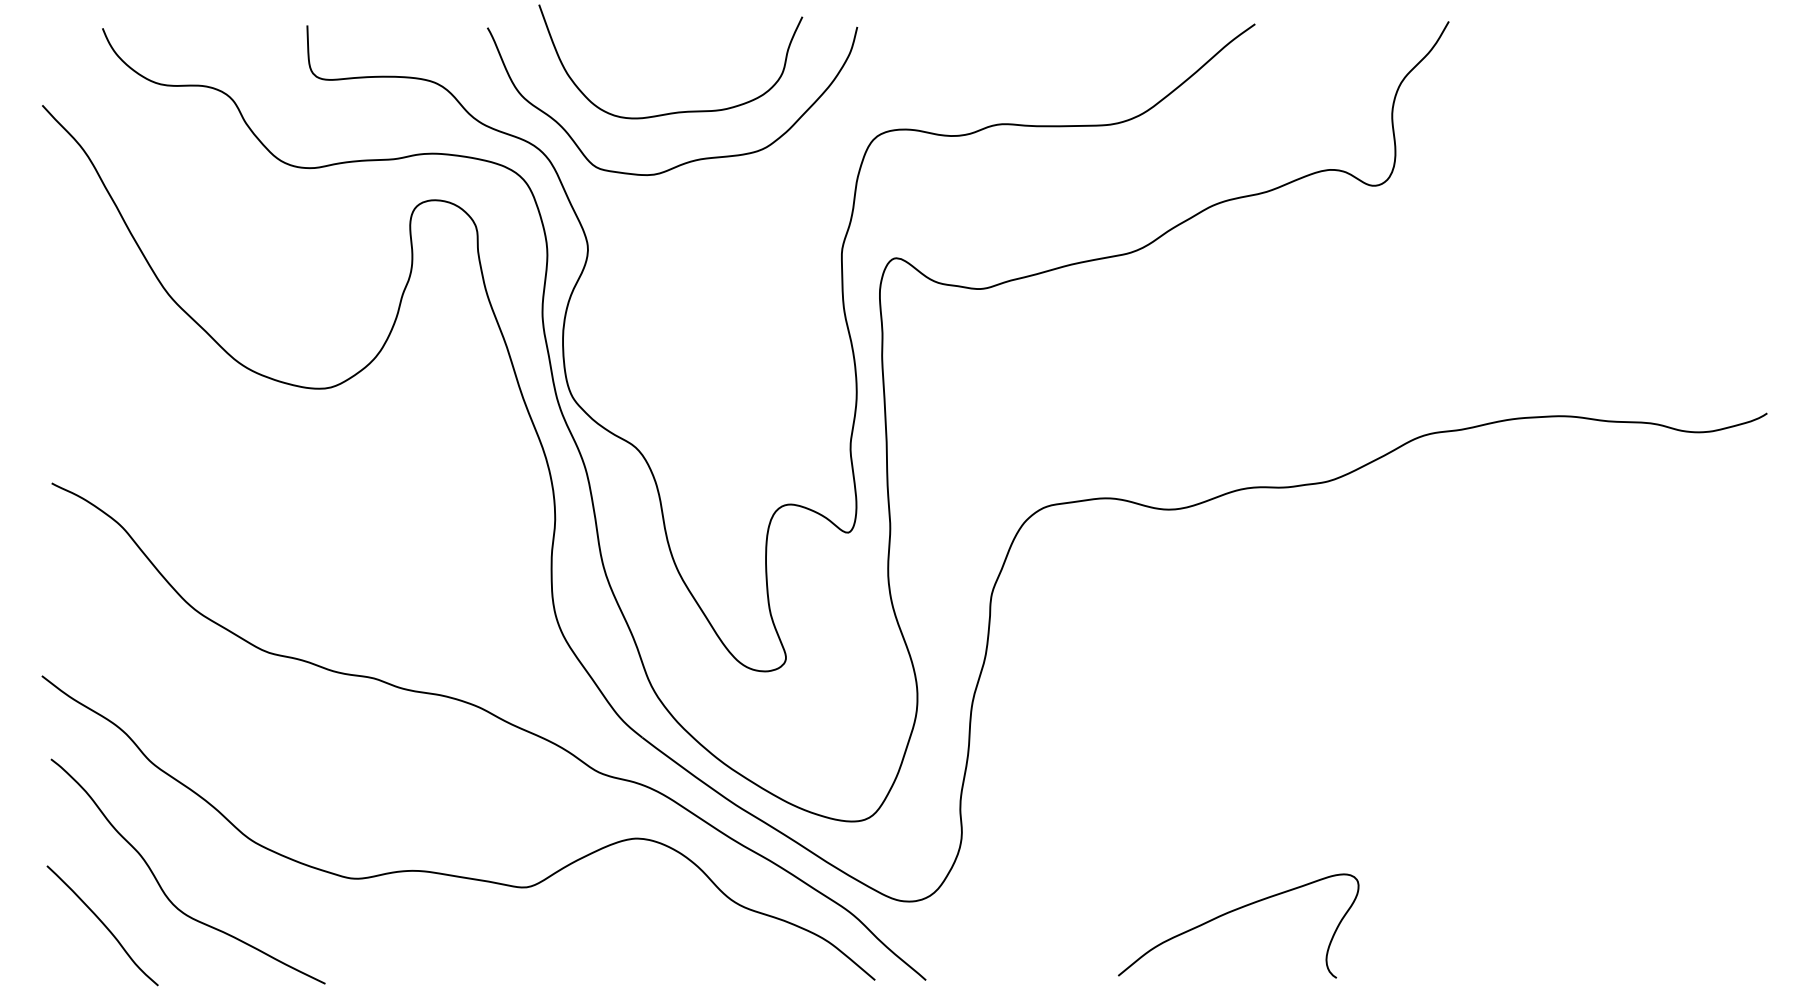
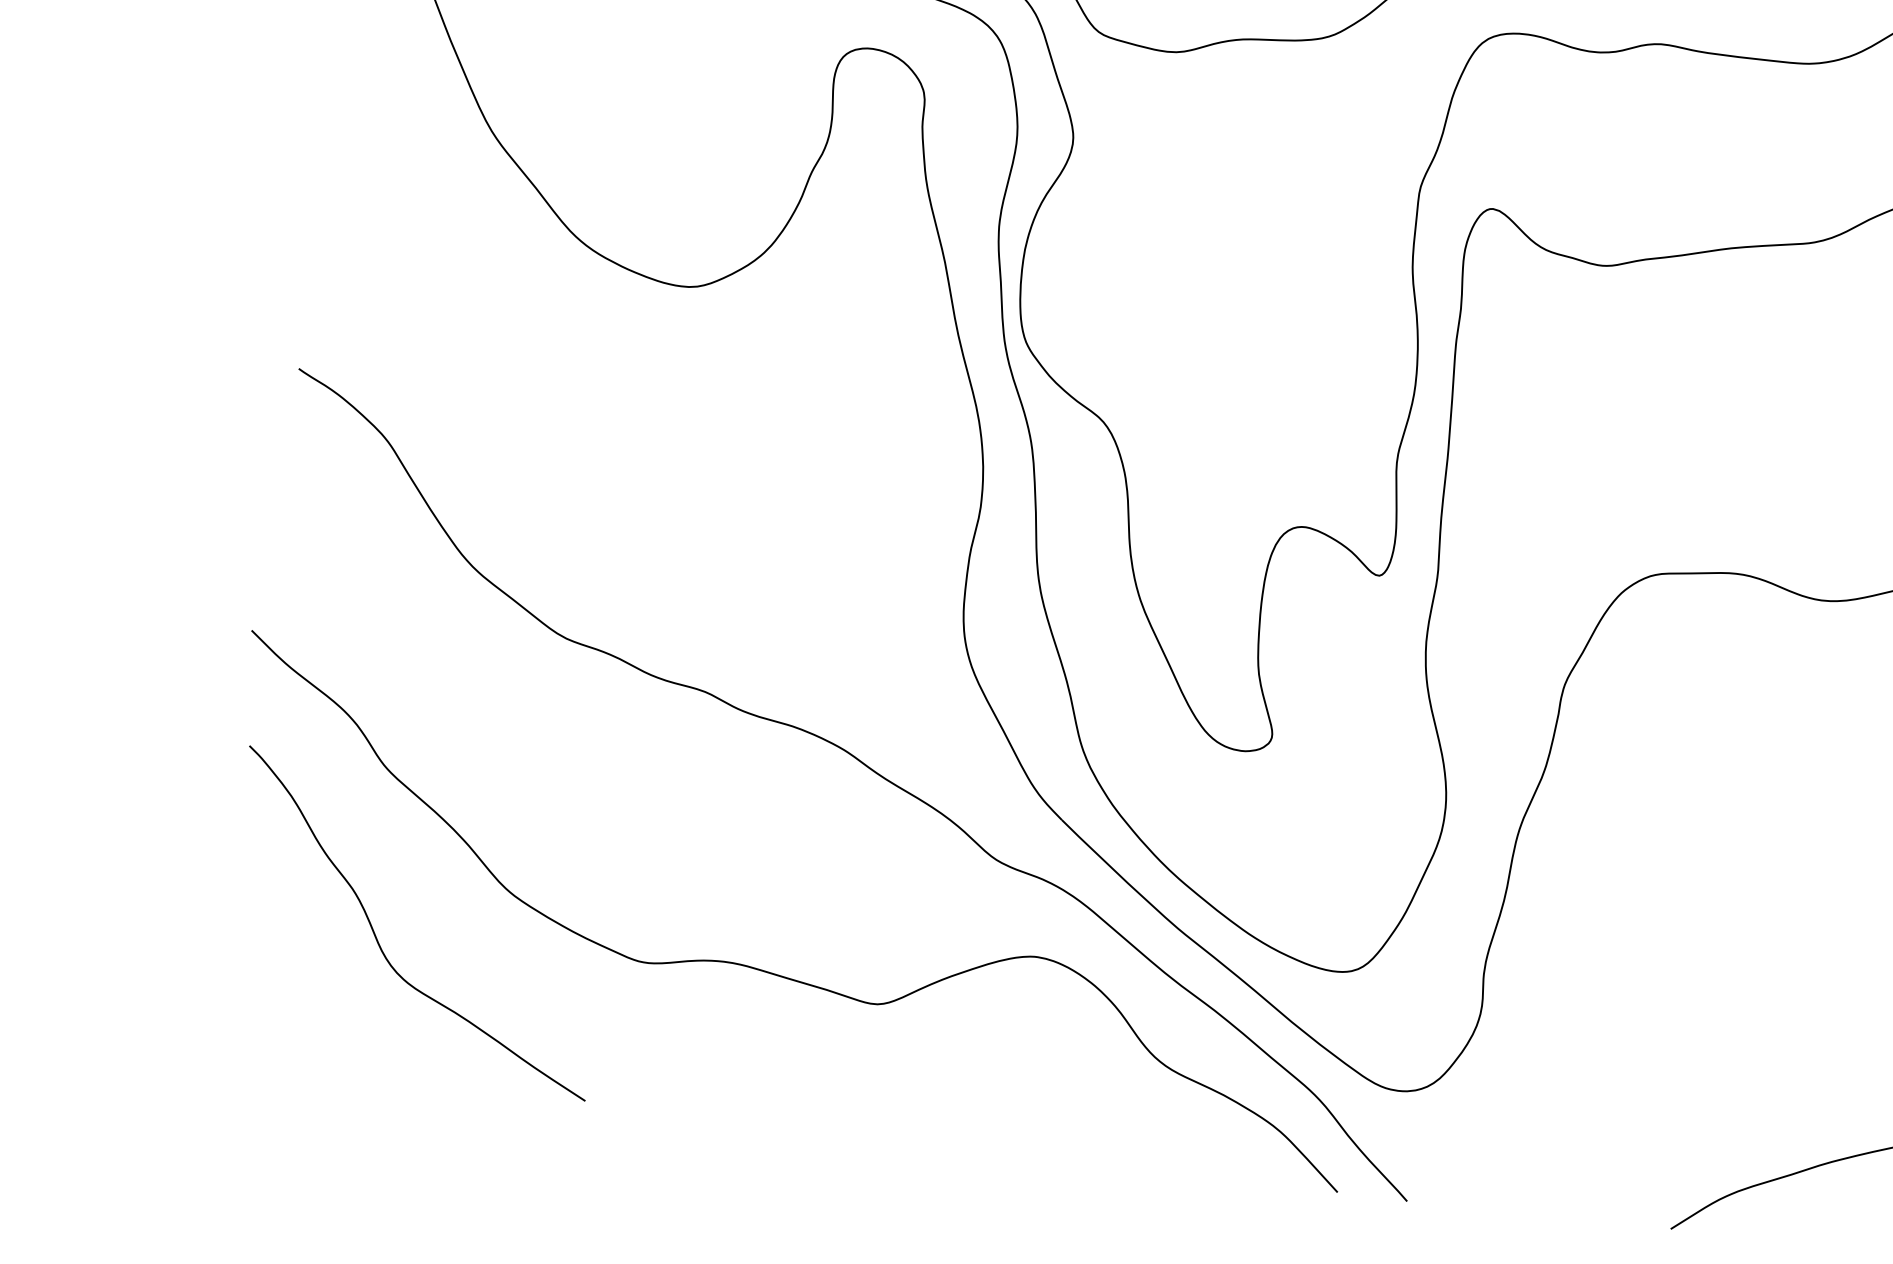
curve: (102, 924) -> (290, 980), removed

